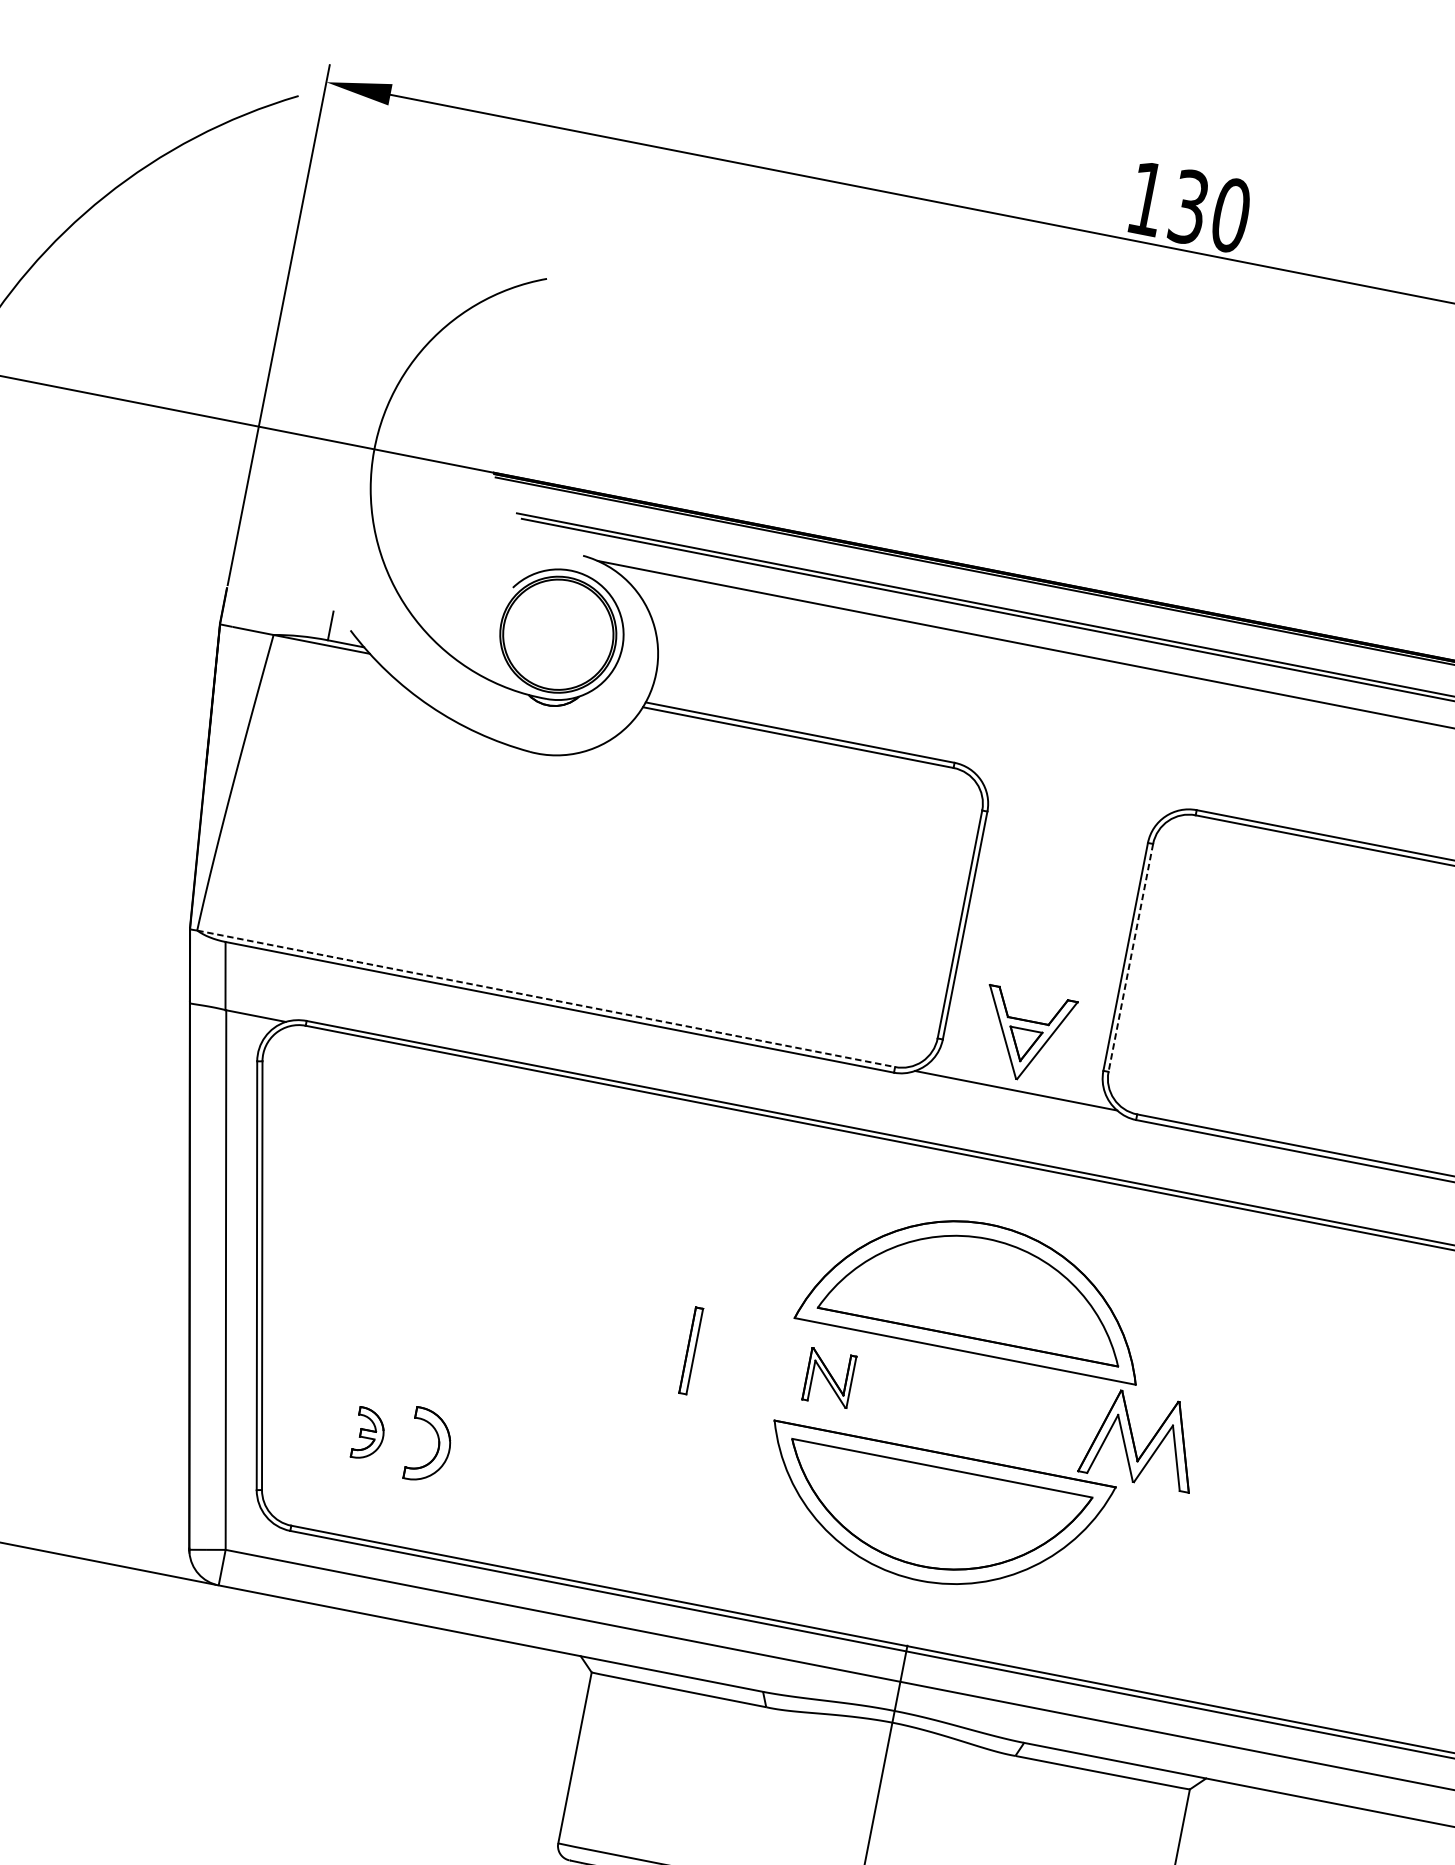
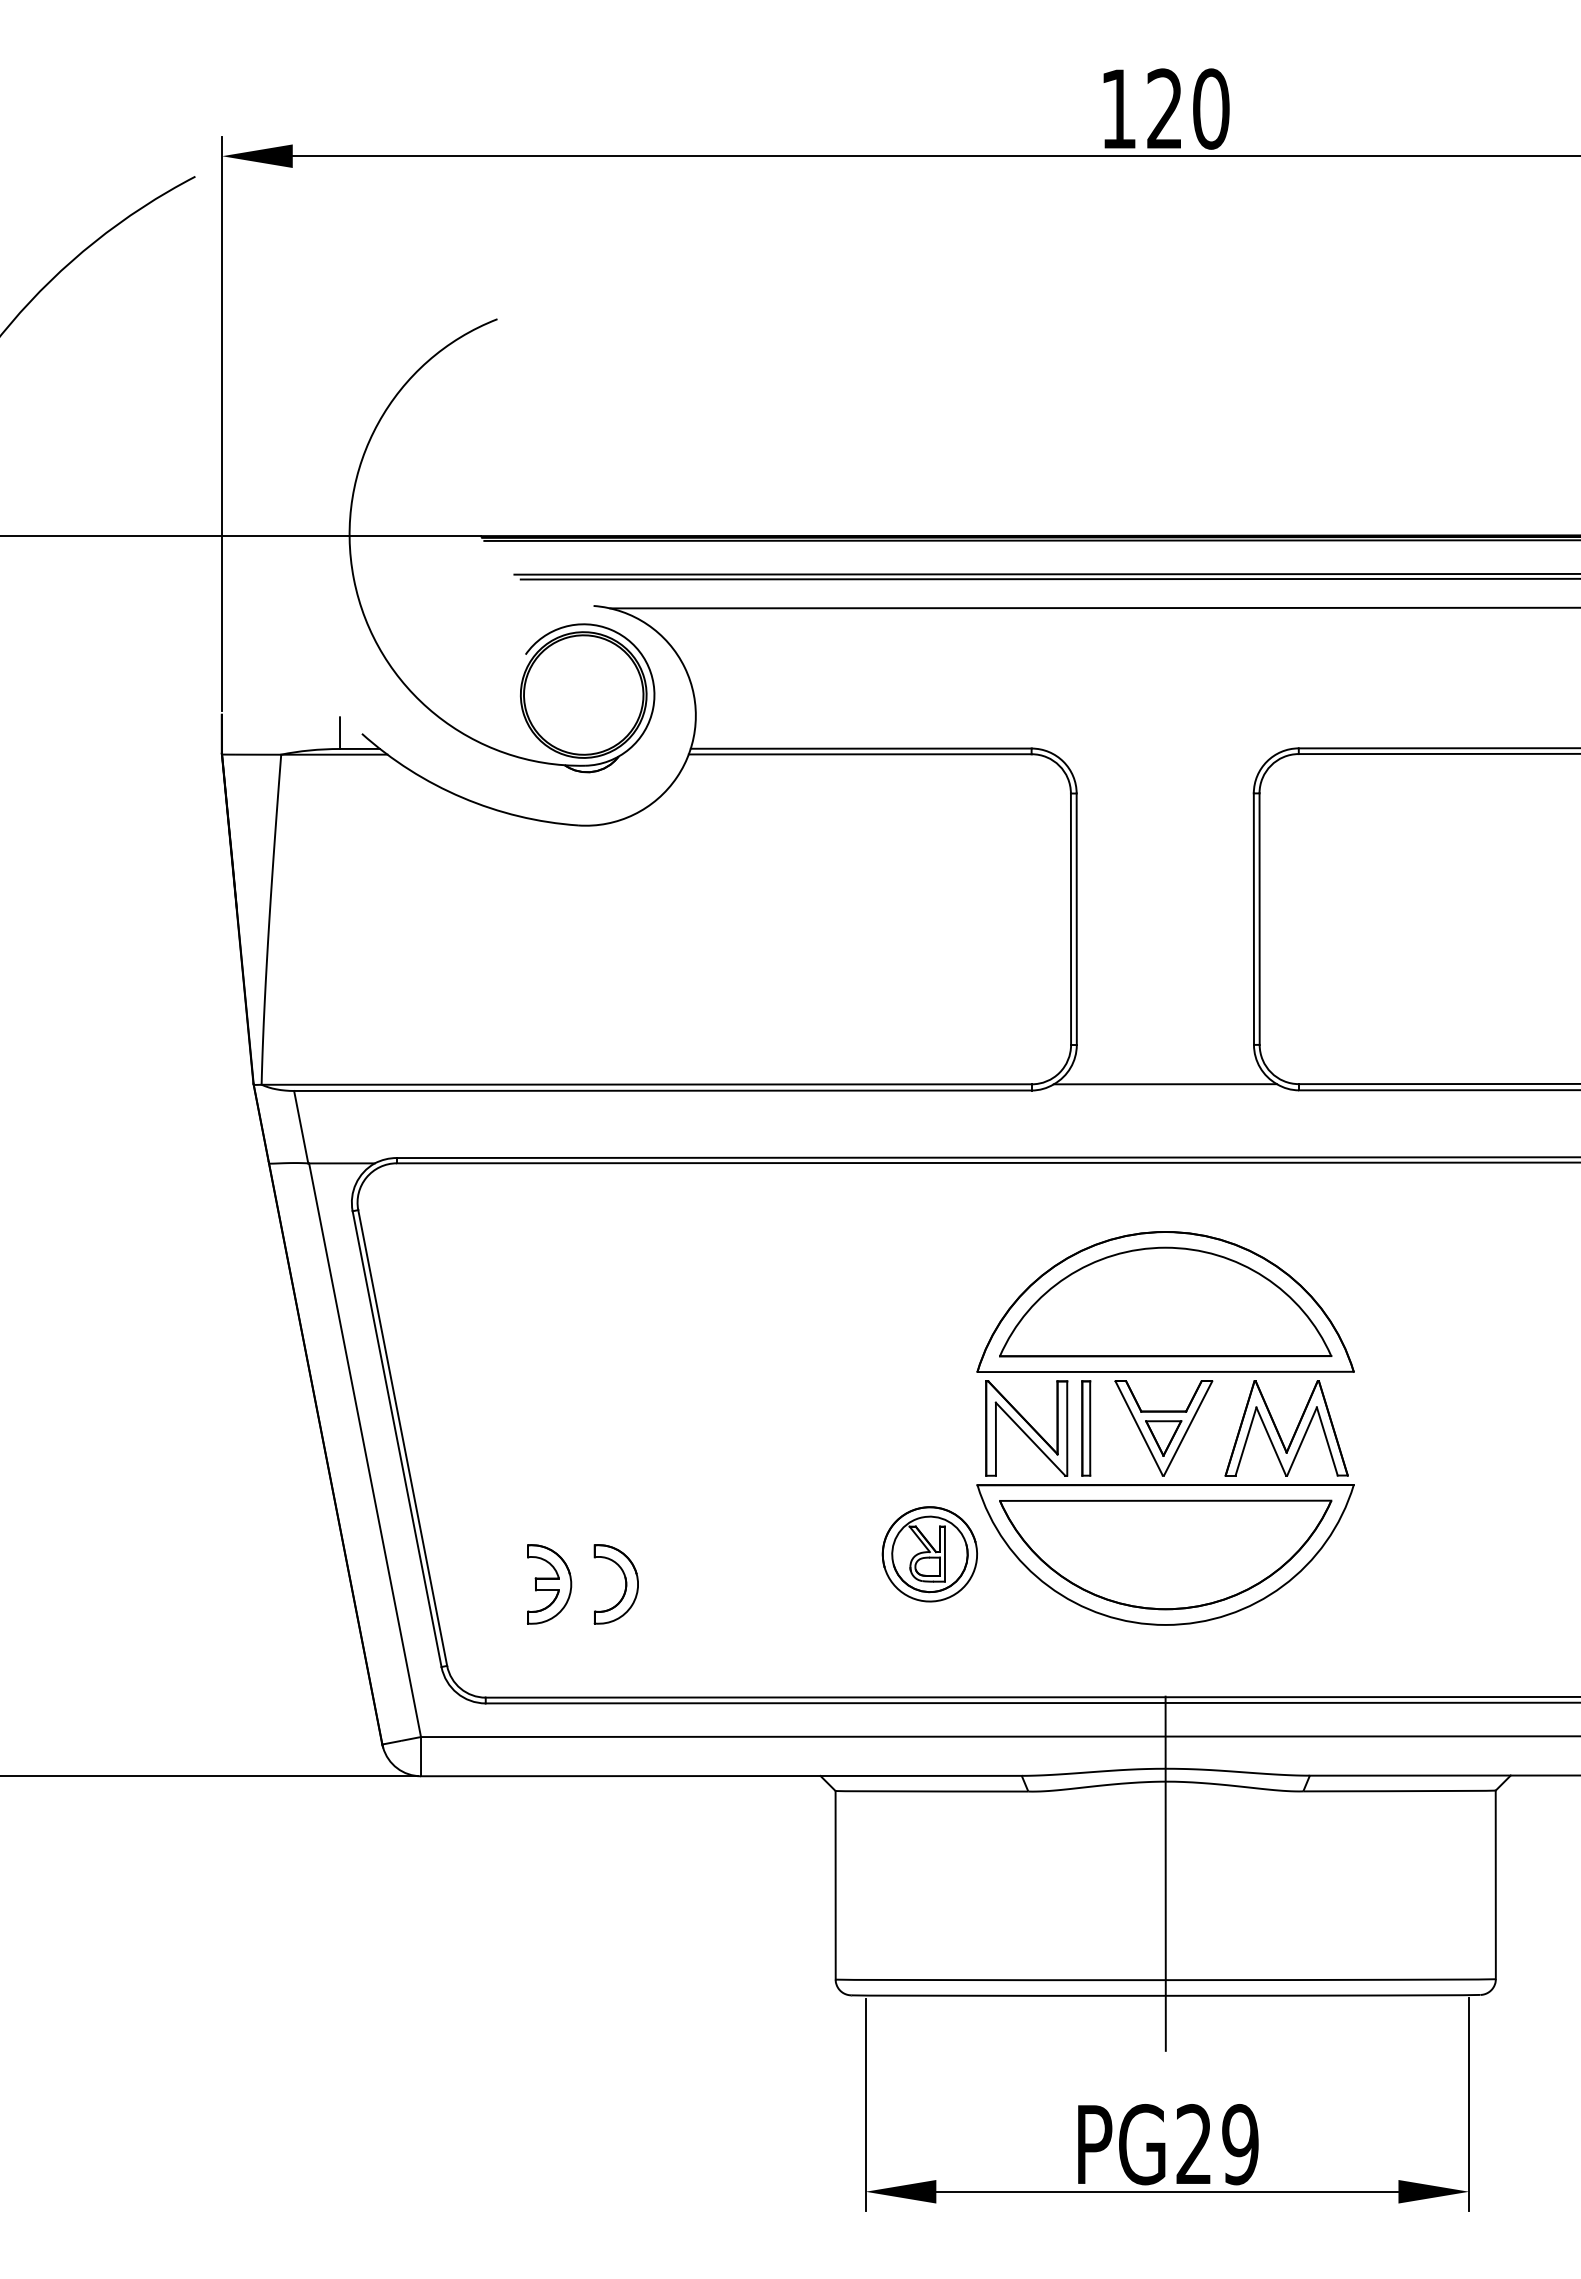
text: (1188, 206) -> (1164, 108), 130 -> 120
line: (1130, 958) -> (1259, 919), dashed -> solid
line: (546, 998) -> (647, 1084), dashed -> solid
part: (1025, 1036) -> (1163, 1428), moved
part: (691, 1350) -> (1086, 1428), moved
part: (829, 1377) -> (1026, 1428), size x1.67
part: (369, 1434) -> (549, 1584), size x1.43
part: (1134, 1441) -> (1279, 1432), moved
part: (718, 1474) -> (929, 1554), added

